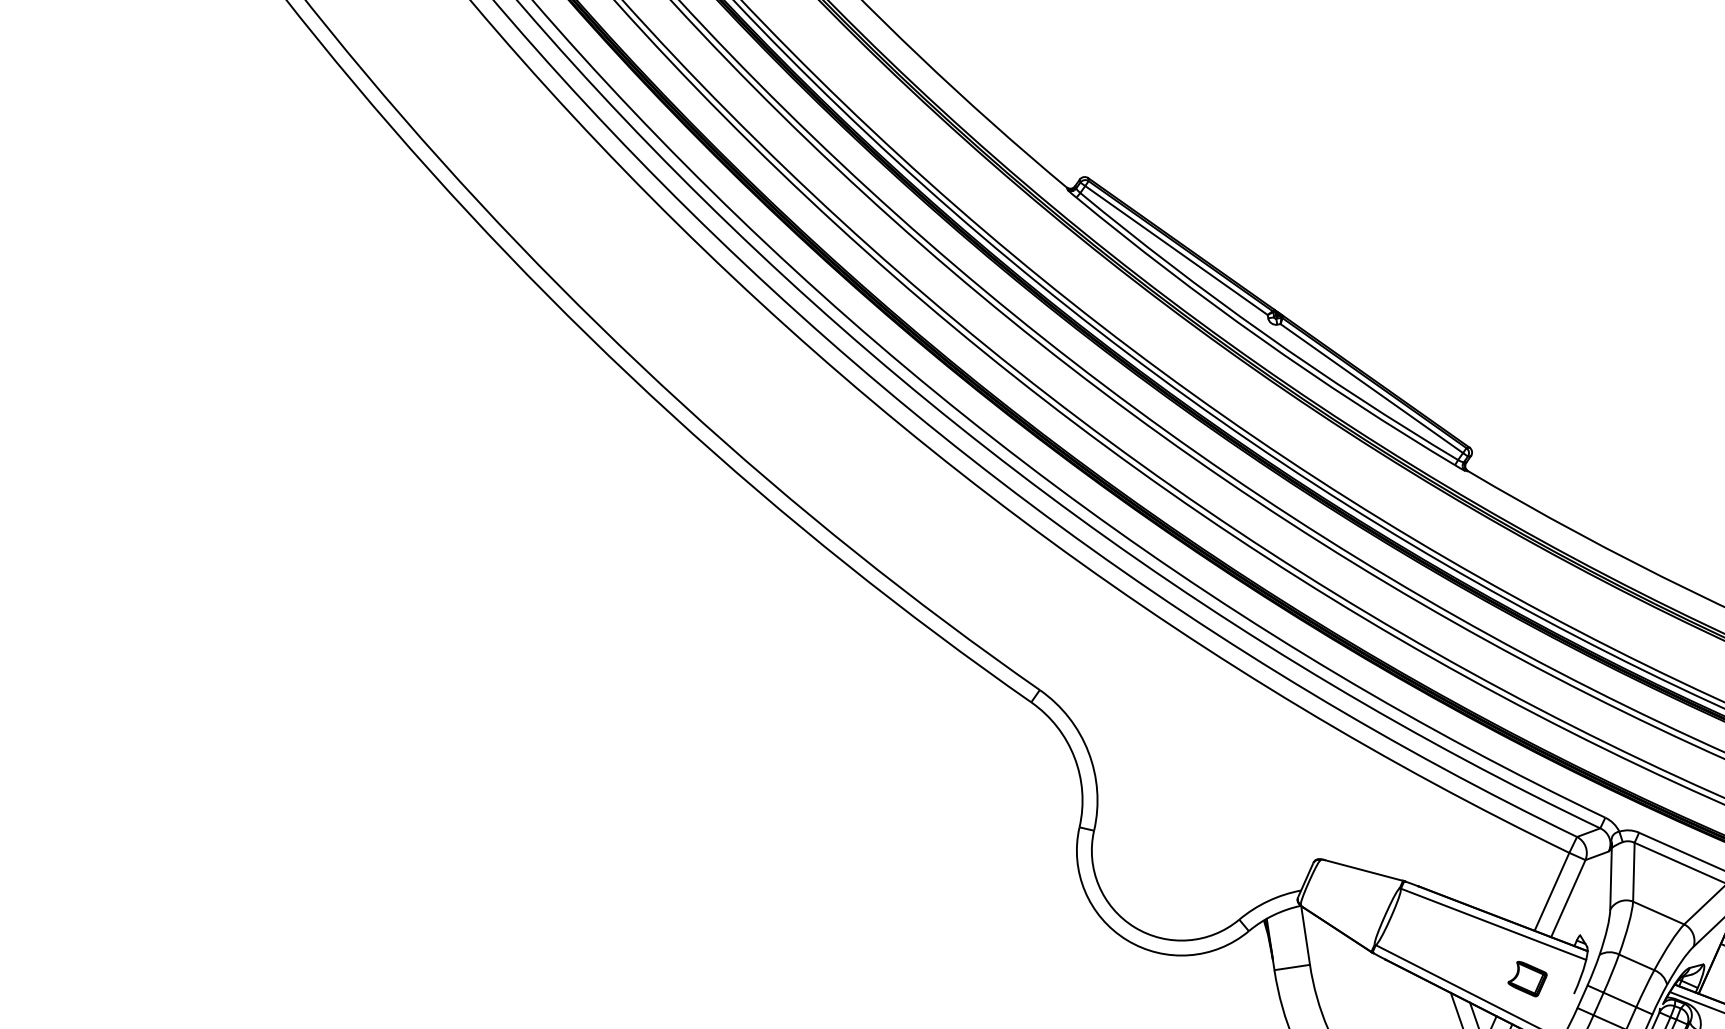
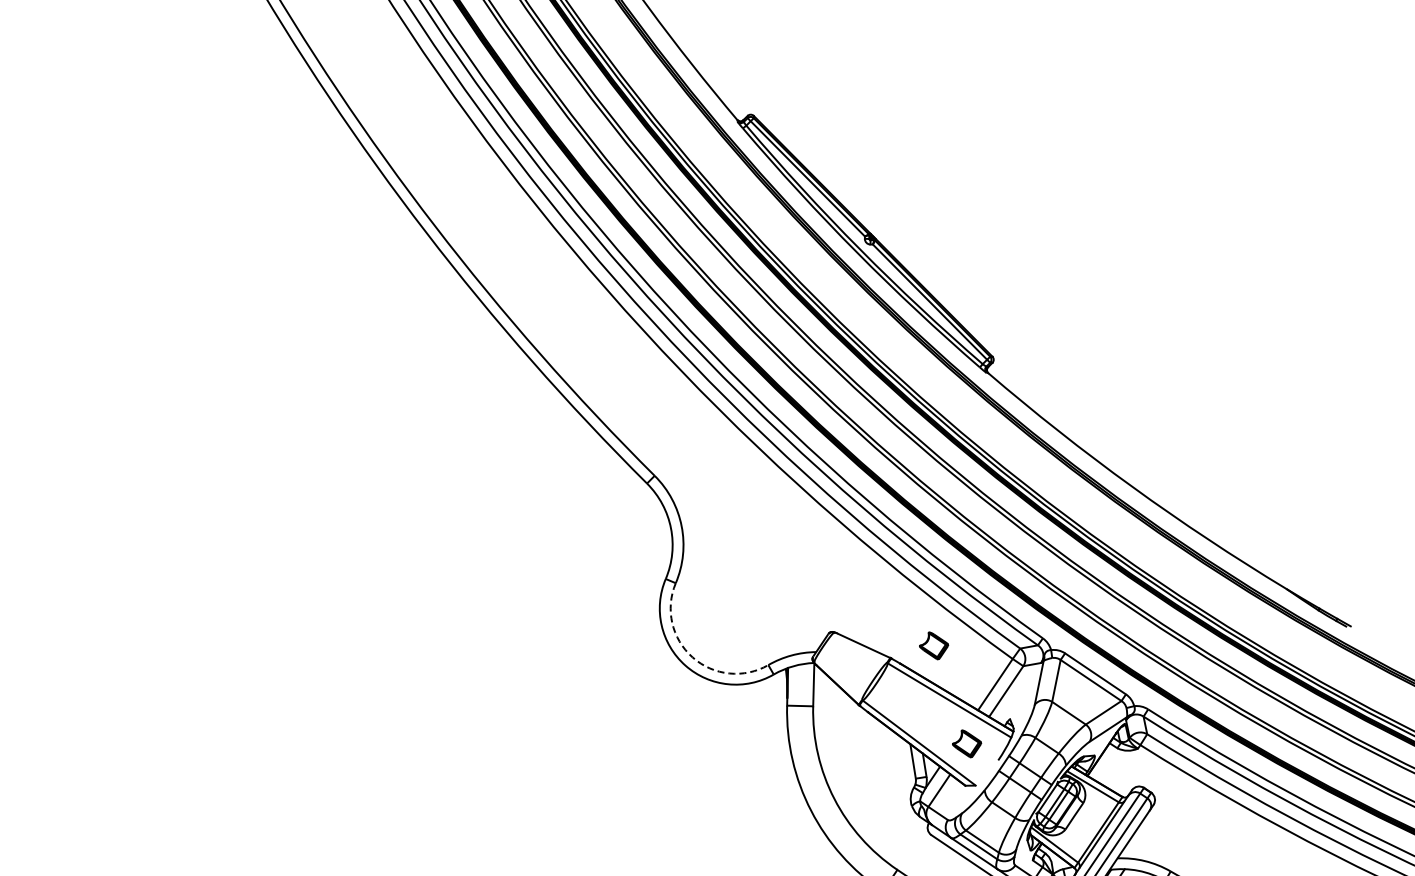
part: (1459, 853) -> (934, 645), added
arc: (1134, 927) -> (692, 657), solid -> dashed

